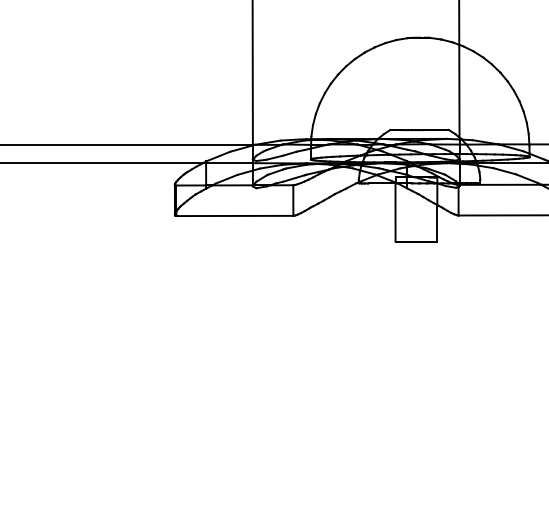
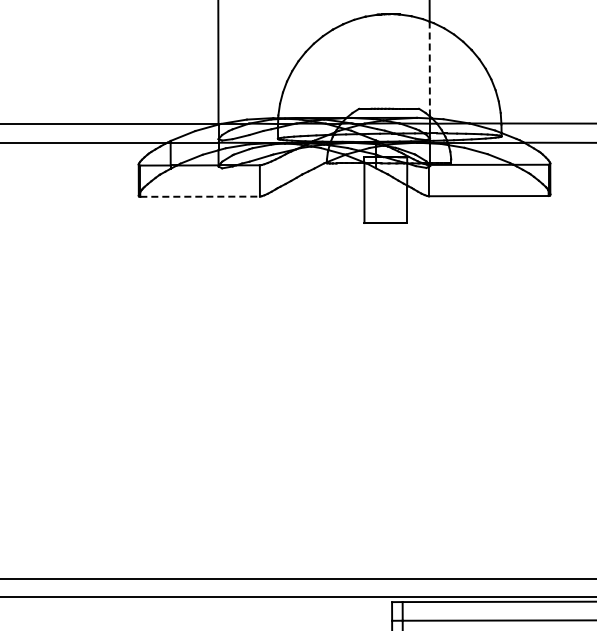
line: (459, 90) -> (429, 68), solid -> dashed
line: (235, 215) -> (200, 196), solid -> dashed

